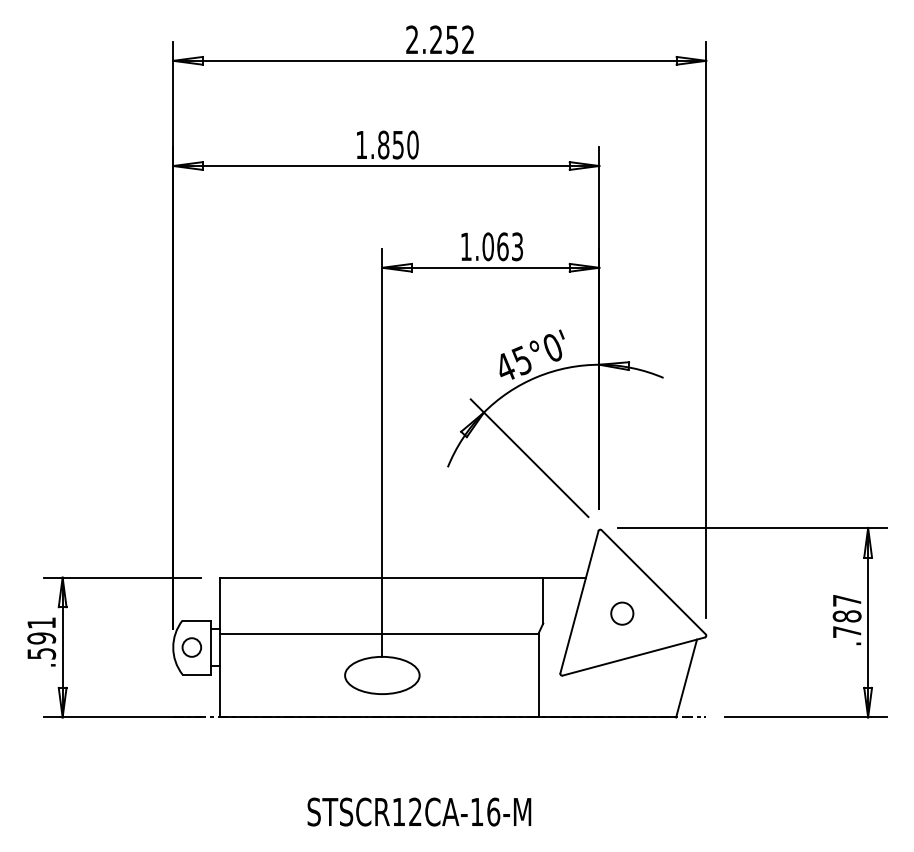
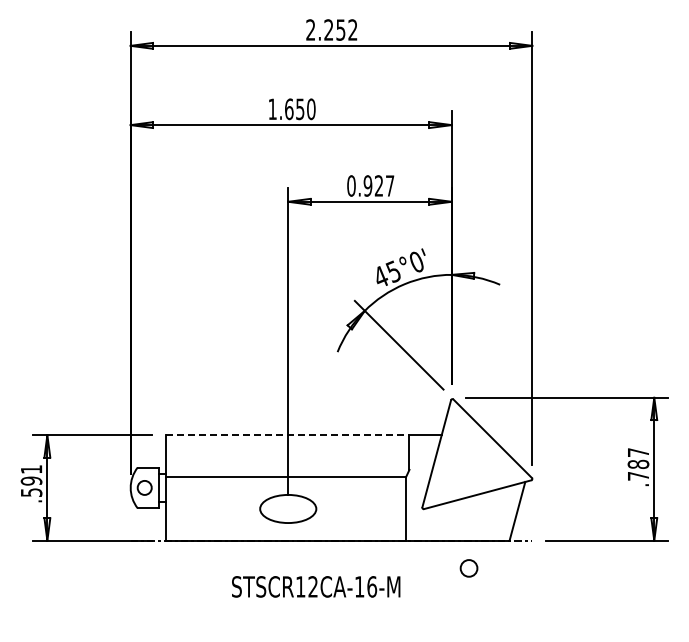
text: (384, 143) -> (289, 108), 1.850 -> 1.650
text: (491, 246) -> (370, 185), 1.063 -> 0.927
line: (381, 577) -> (287, 435), solid -> dashed
circle: (621, 613) -> (468, 568), moved
text: (419, 811) -> (316, 586), moved

